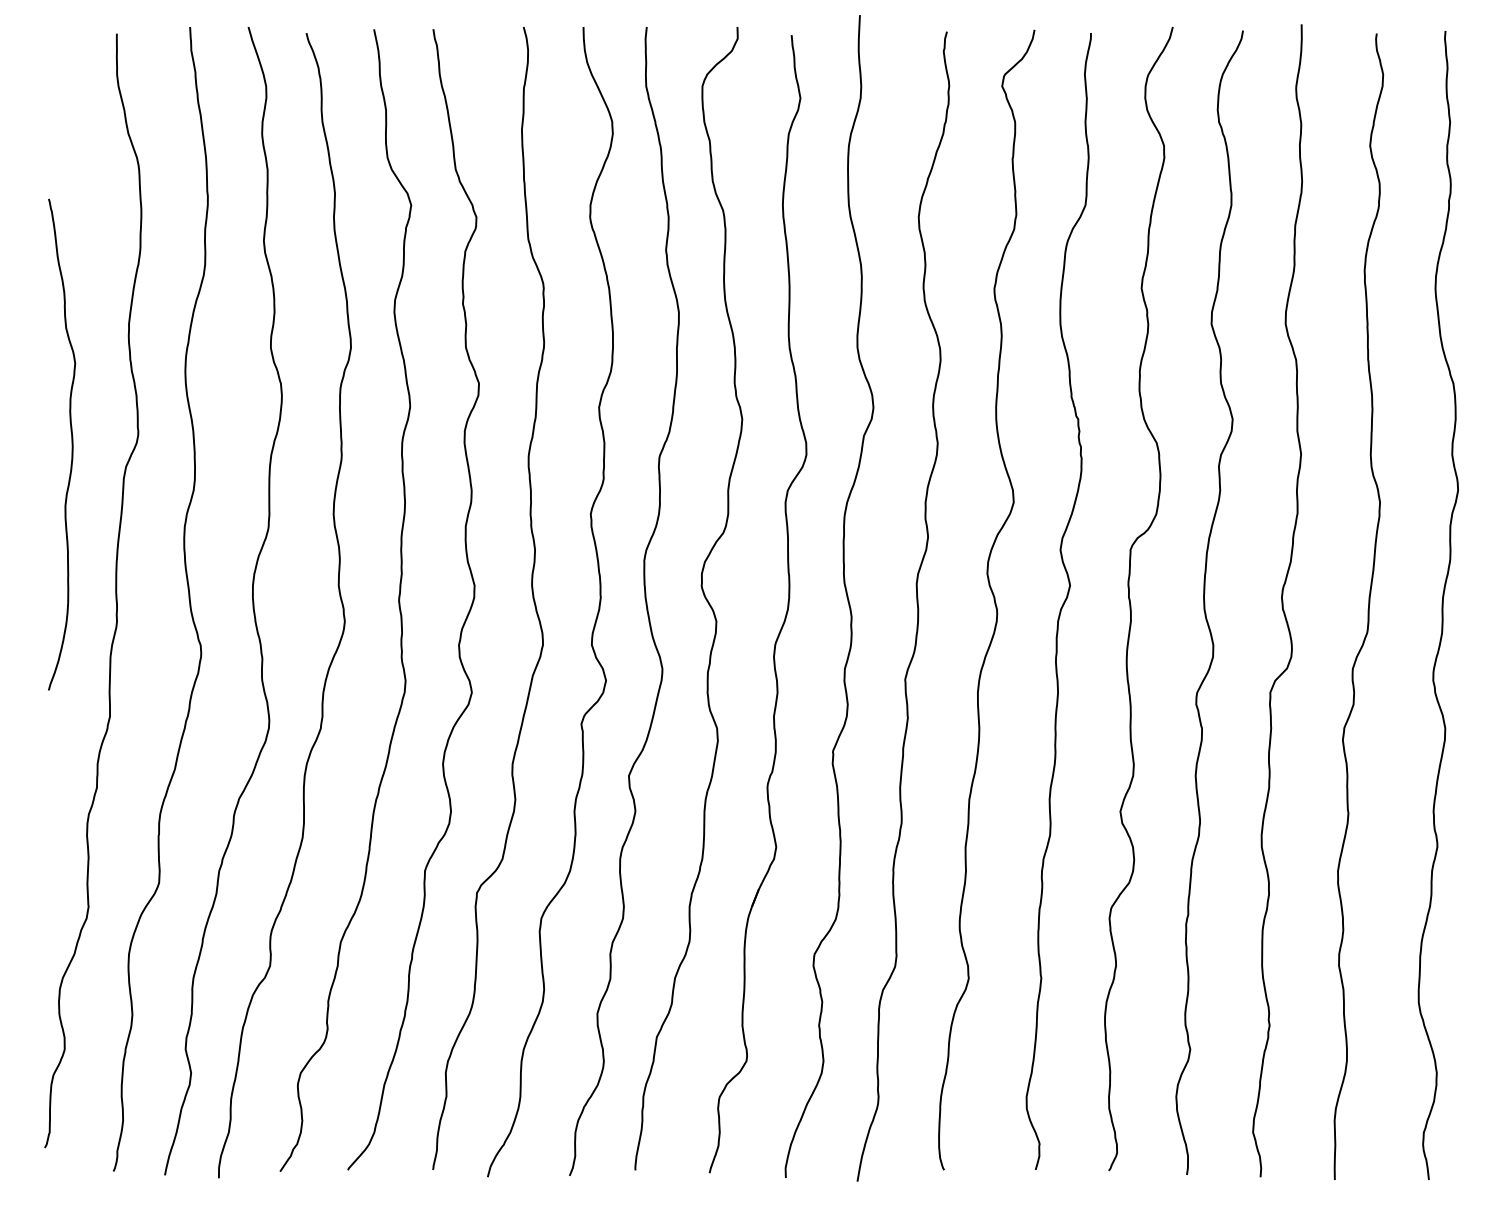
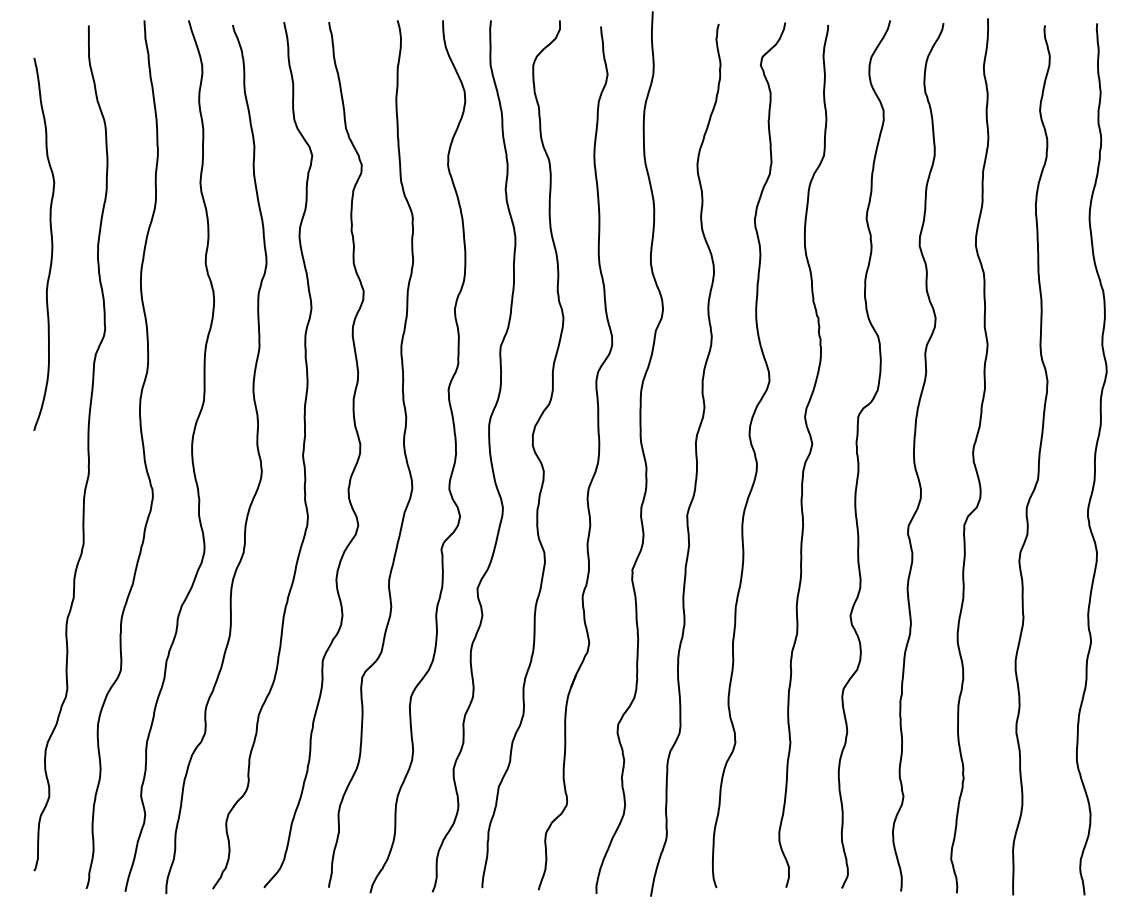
curve: (71, 443) -> (51, 243), moved

